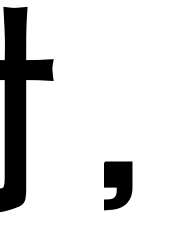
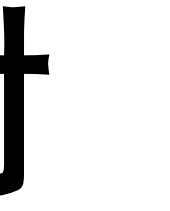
part: (118, 185) -> (108, 170), removed

